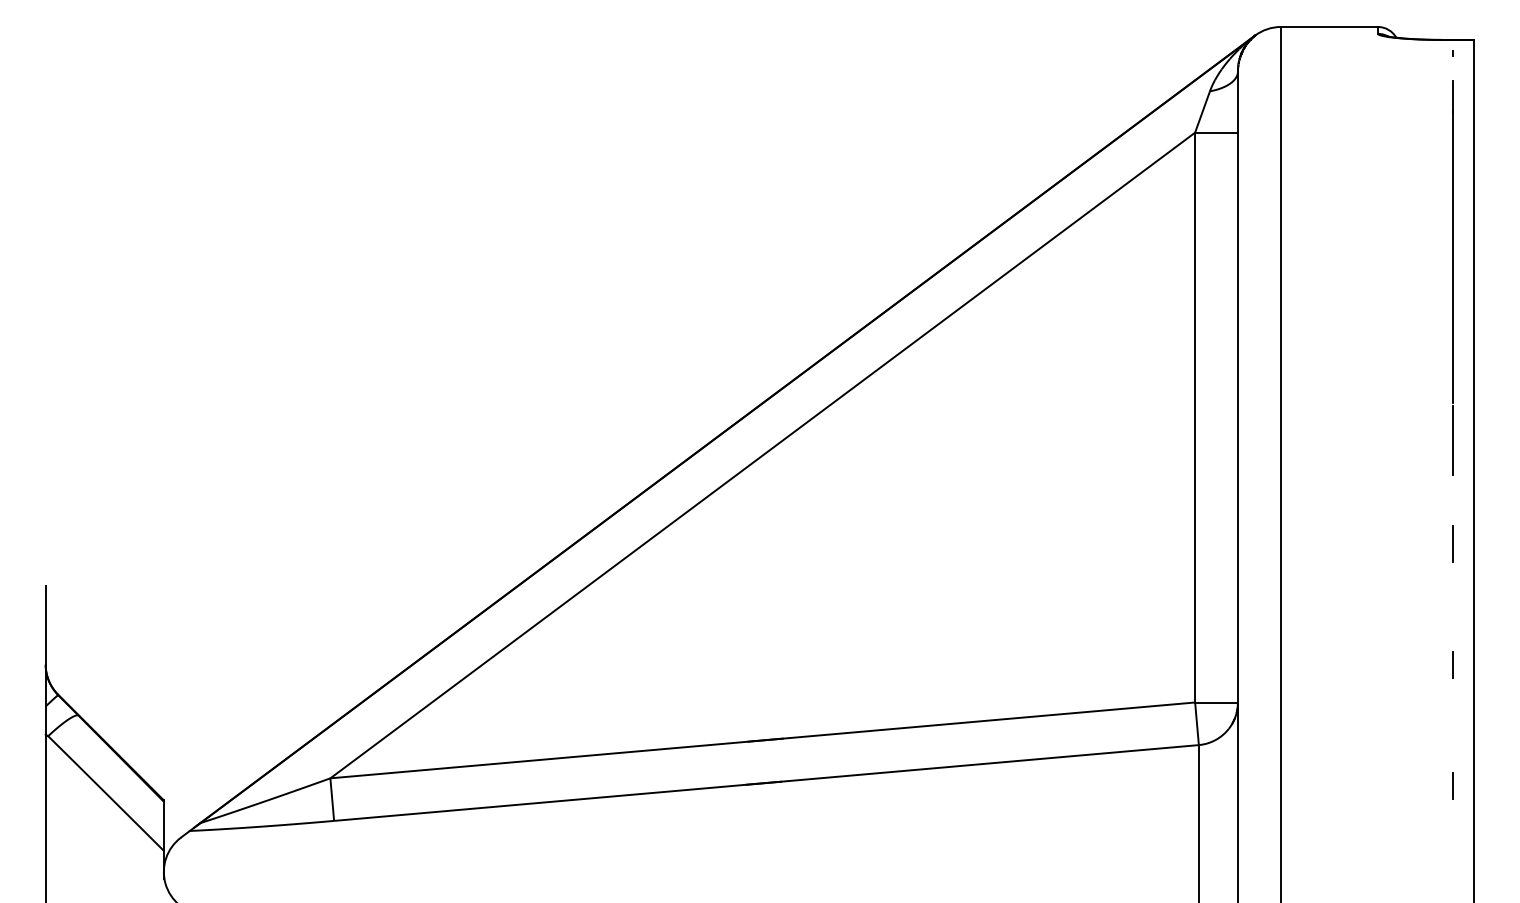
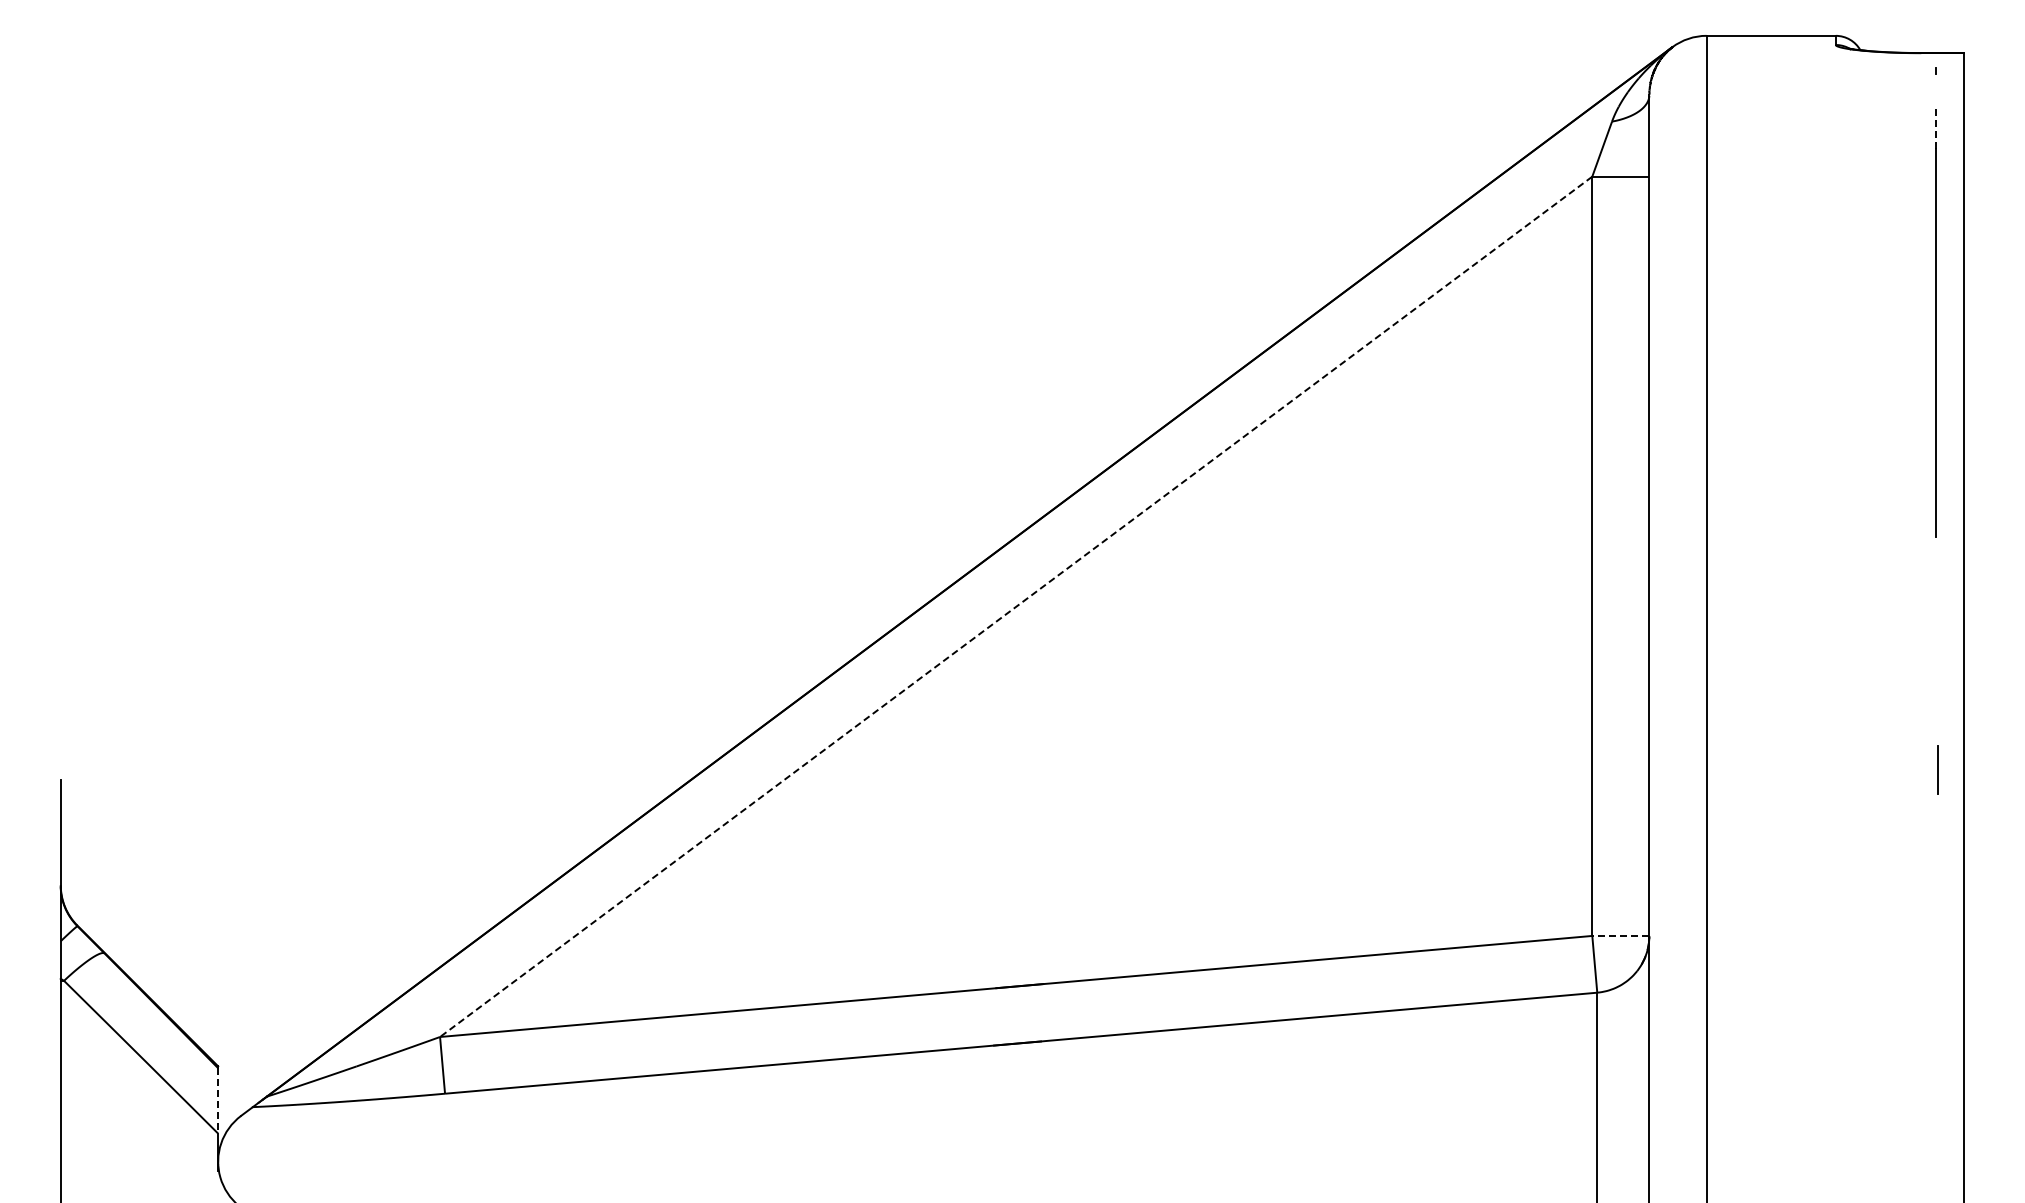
line: (1452, 95) -> (1935, 127), solid -> dashed
line: (1452, 440) -> (1935, 587), removed
line: (763, 455) -> (1016, 606), solid -> dashed
line: (1452, 543) -> (1937, 769), moved
line: (1452, 665) -> (1935, 886), removed
line: (1216, 702) -> (1620, 935), solid -> dashed
line: (1452, 785) -> (1935, 1046), removed
line: (164, 825) -> (218, 1100), solid -> dashed

